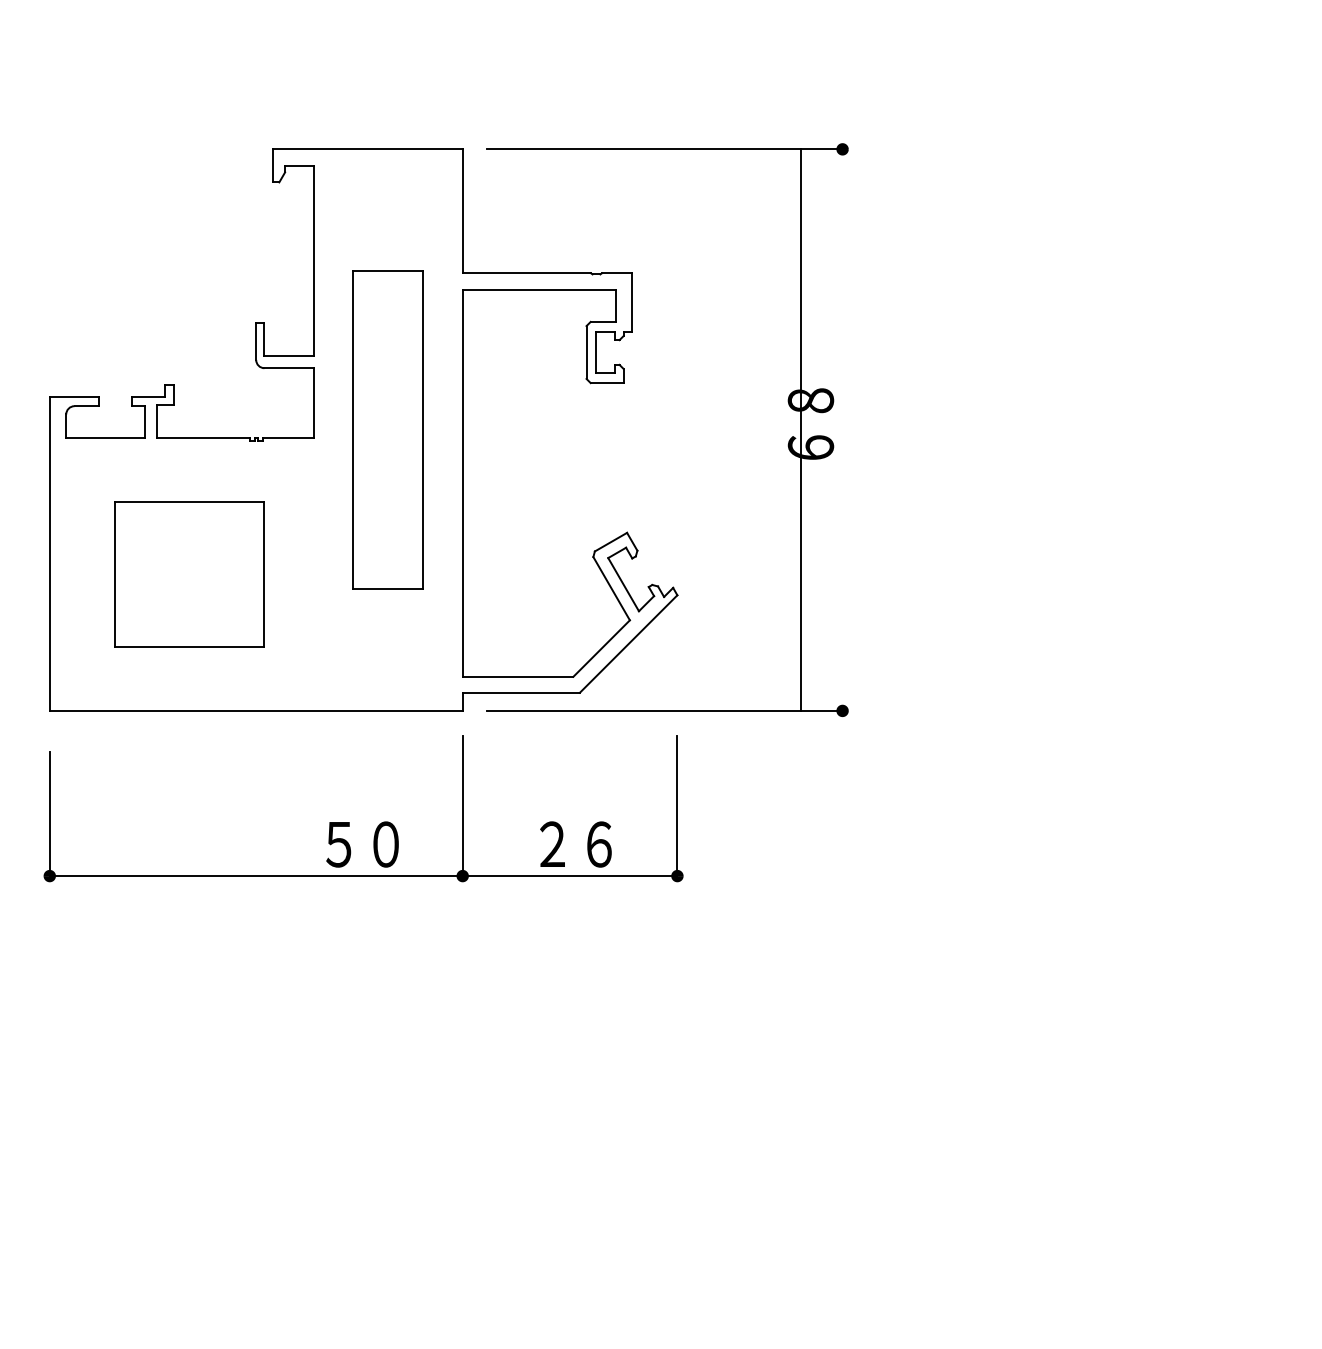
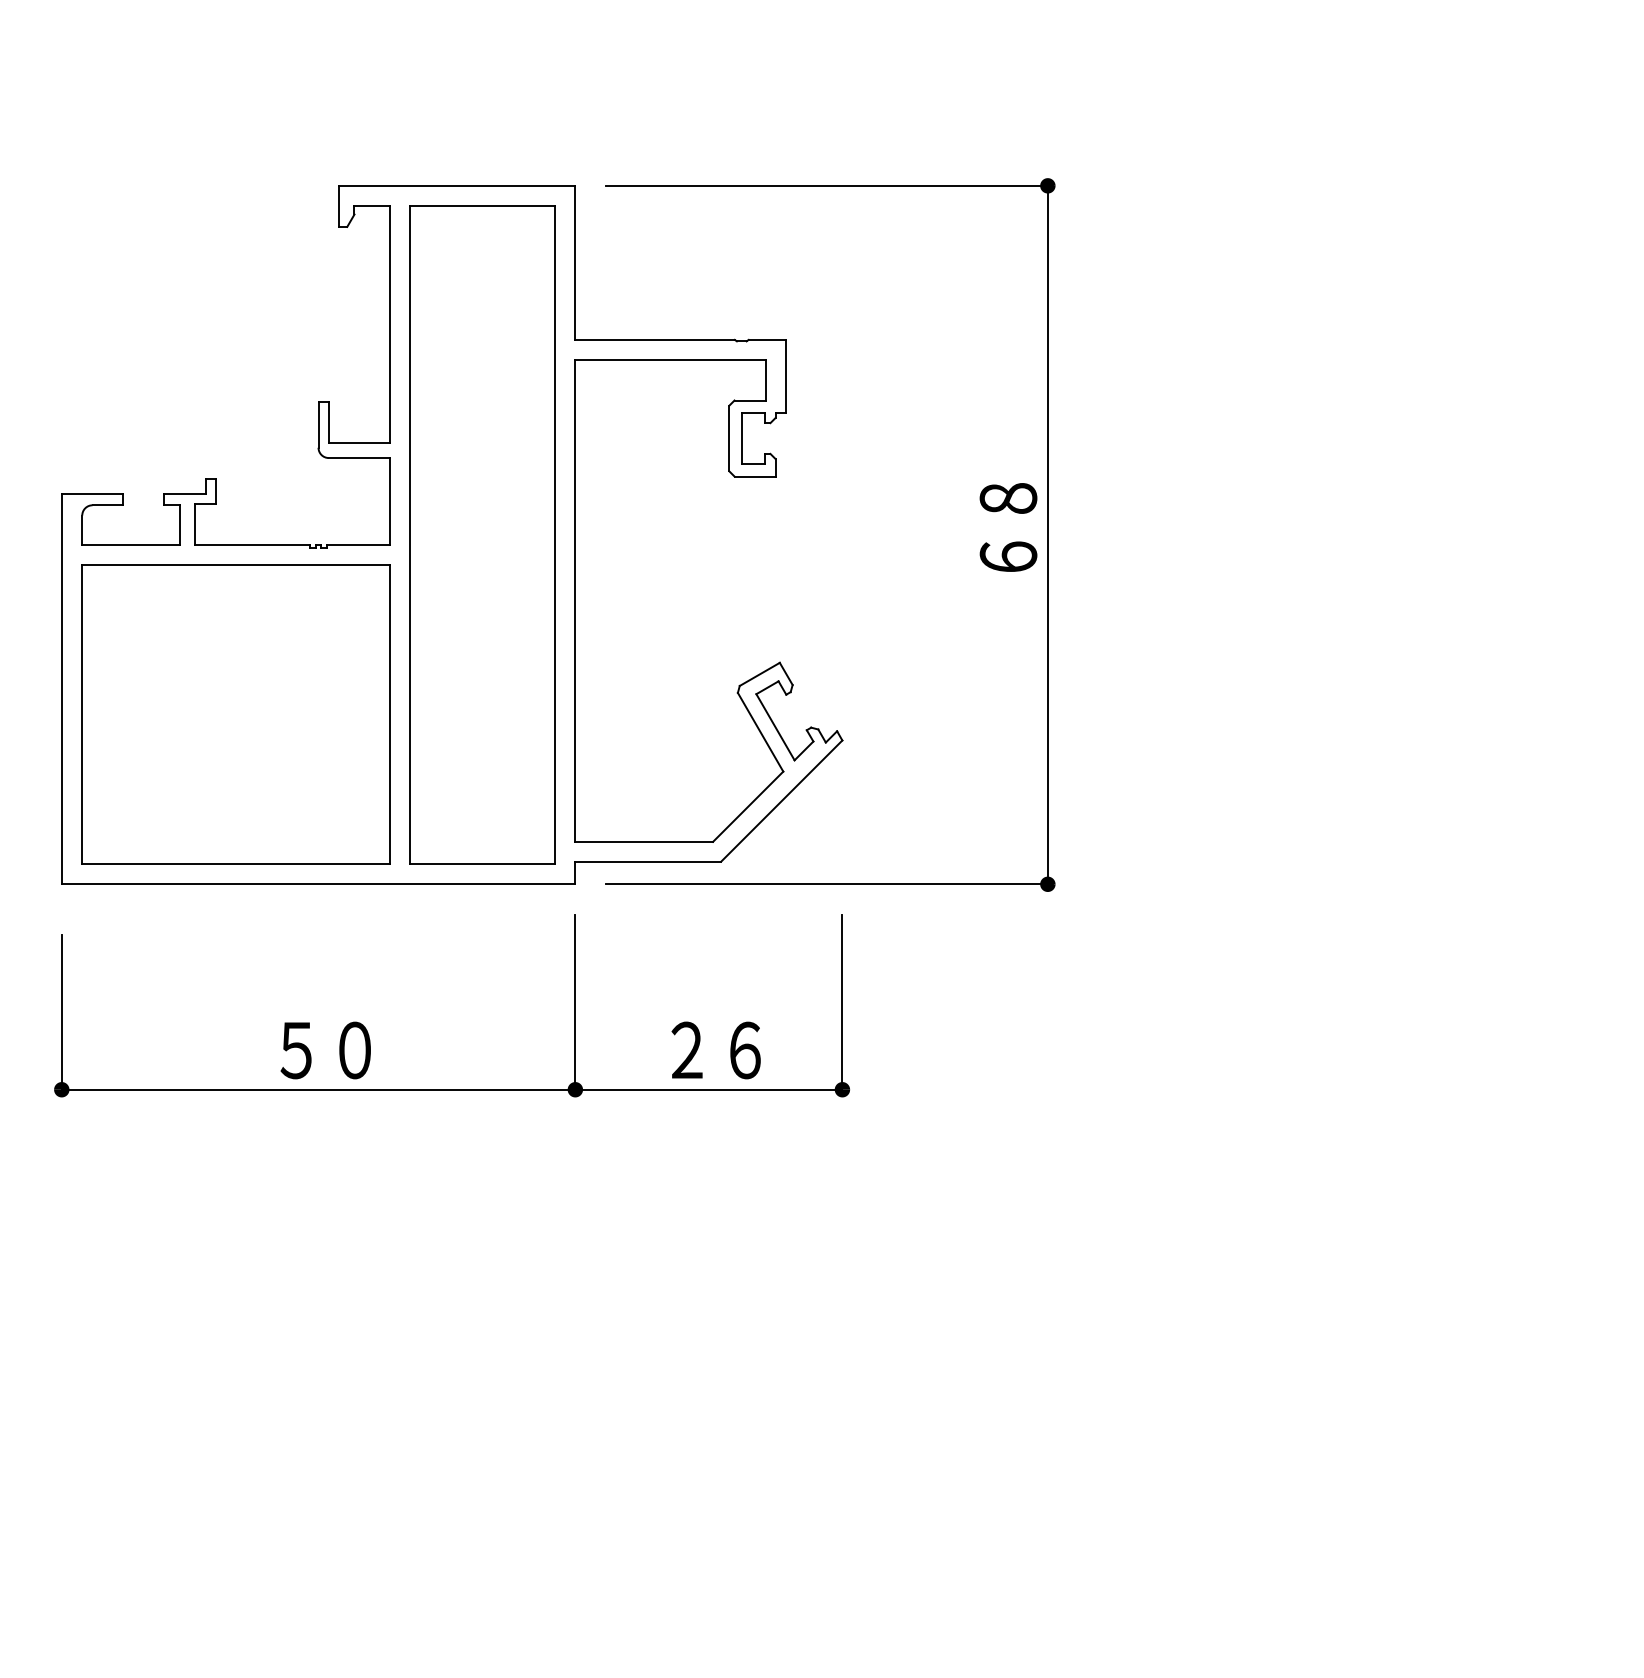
part: (388, 429) -> (482, 534), size x1.67
line: (800, 429) -> (1047, 534), moved
part: (189, 574) -> (235, 714), size x1.67
text: (362, 844) -> (325, 1050), moved

